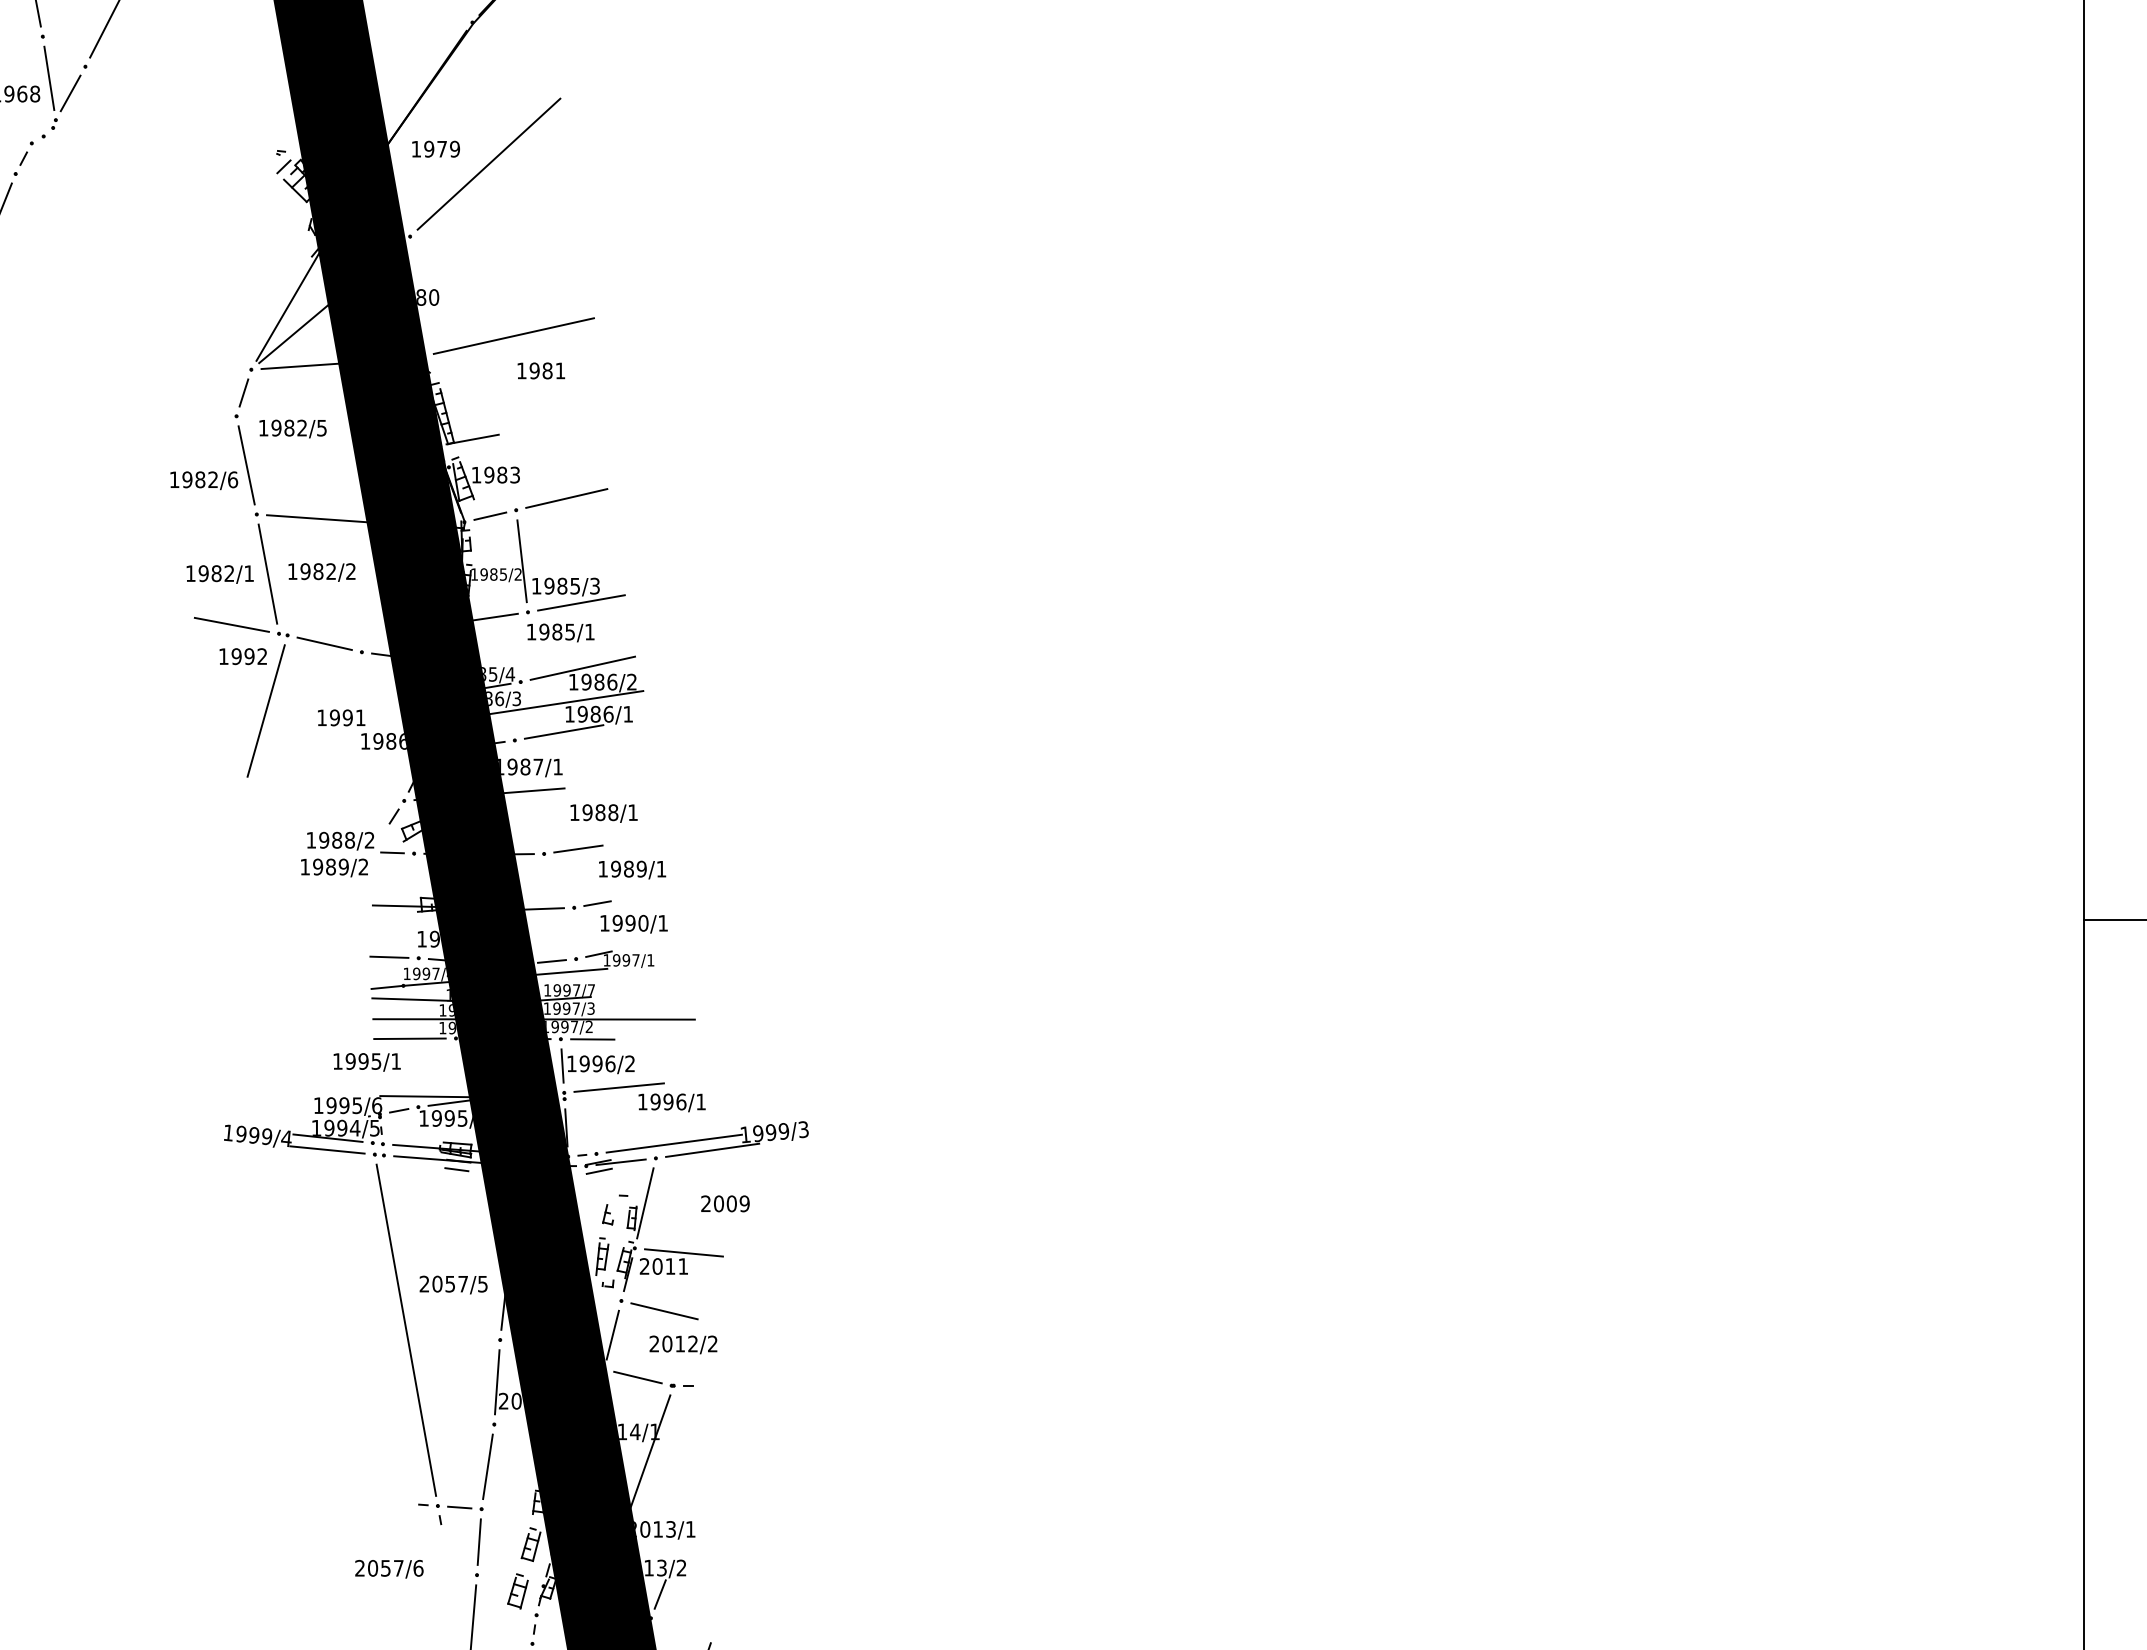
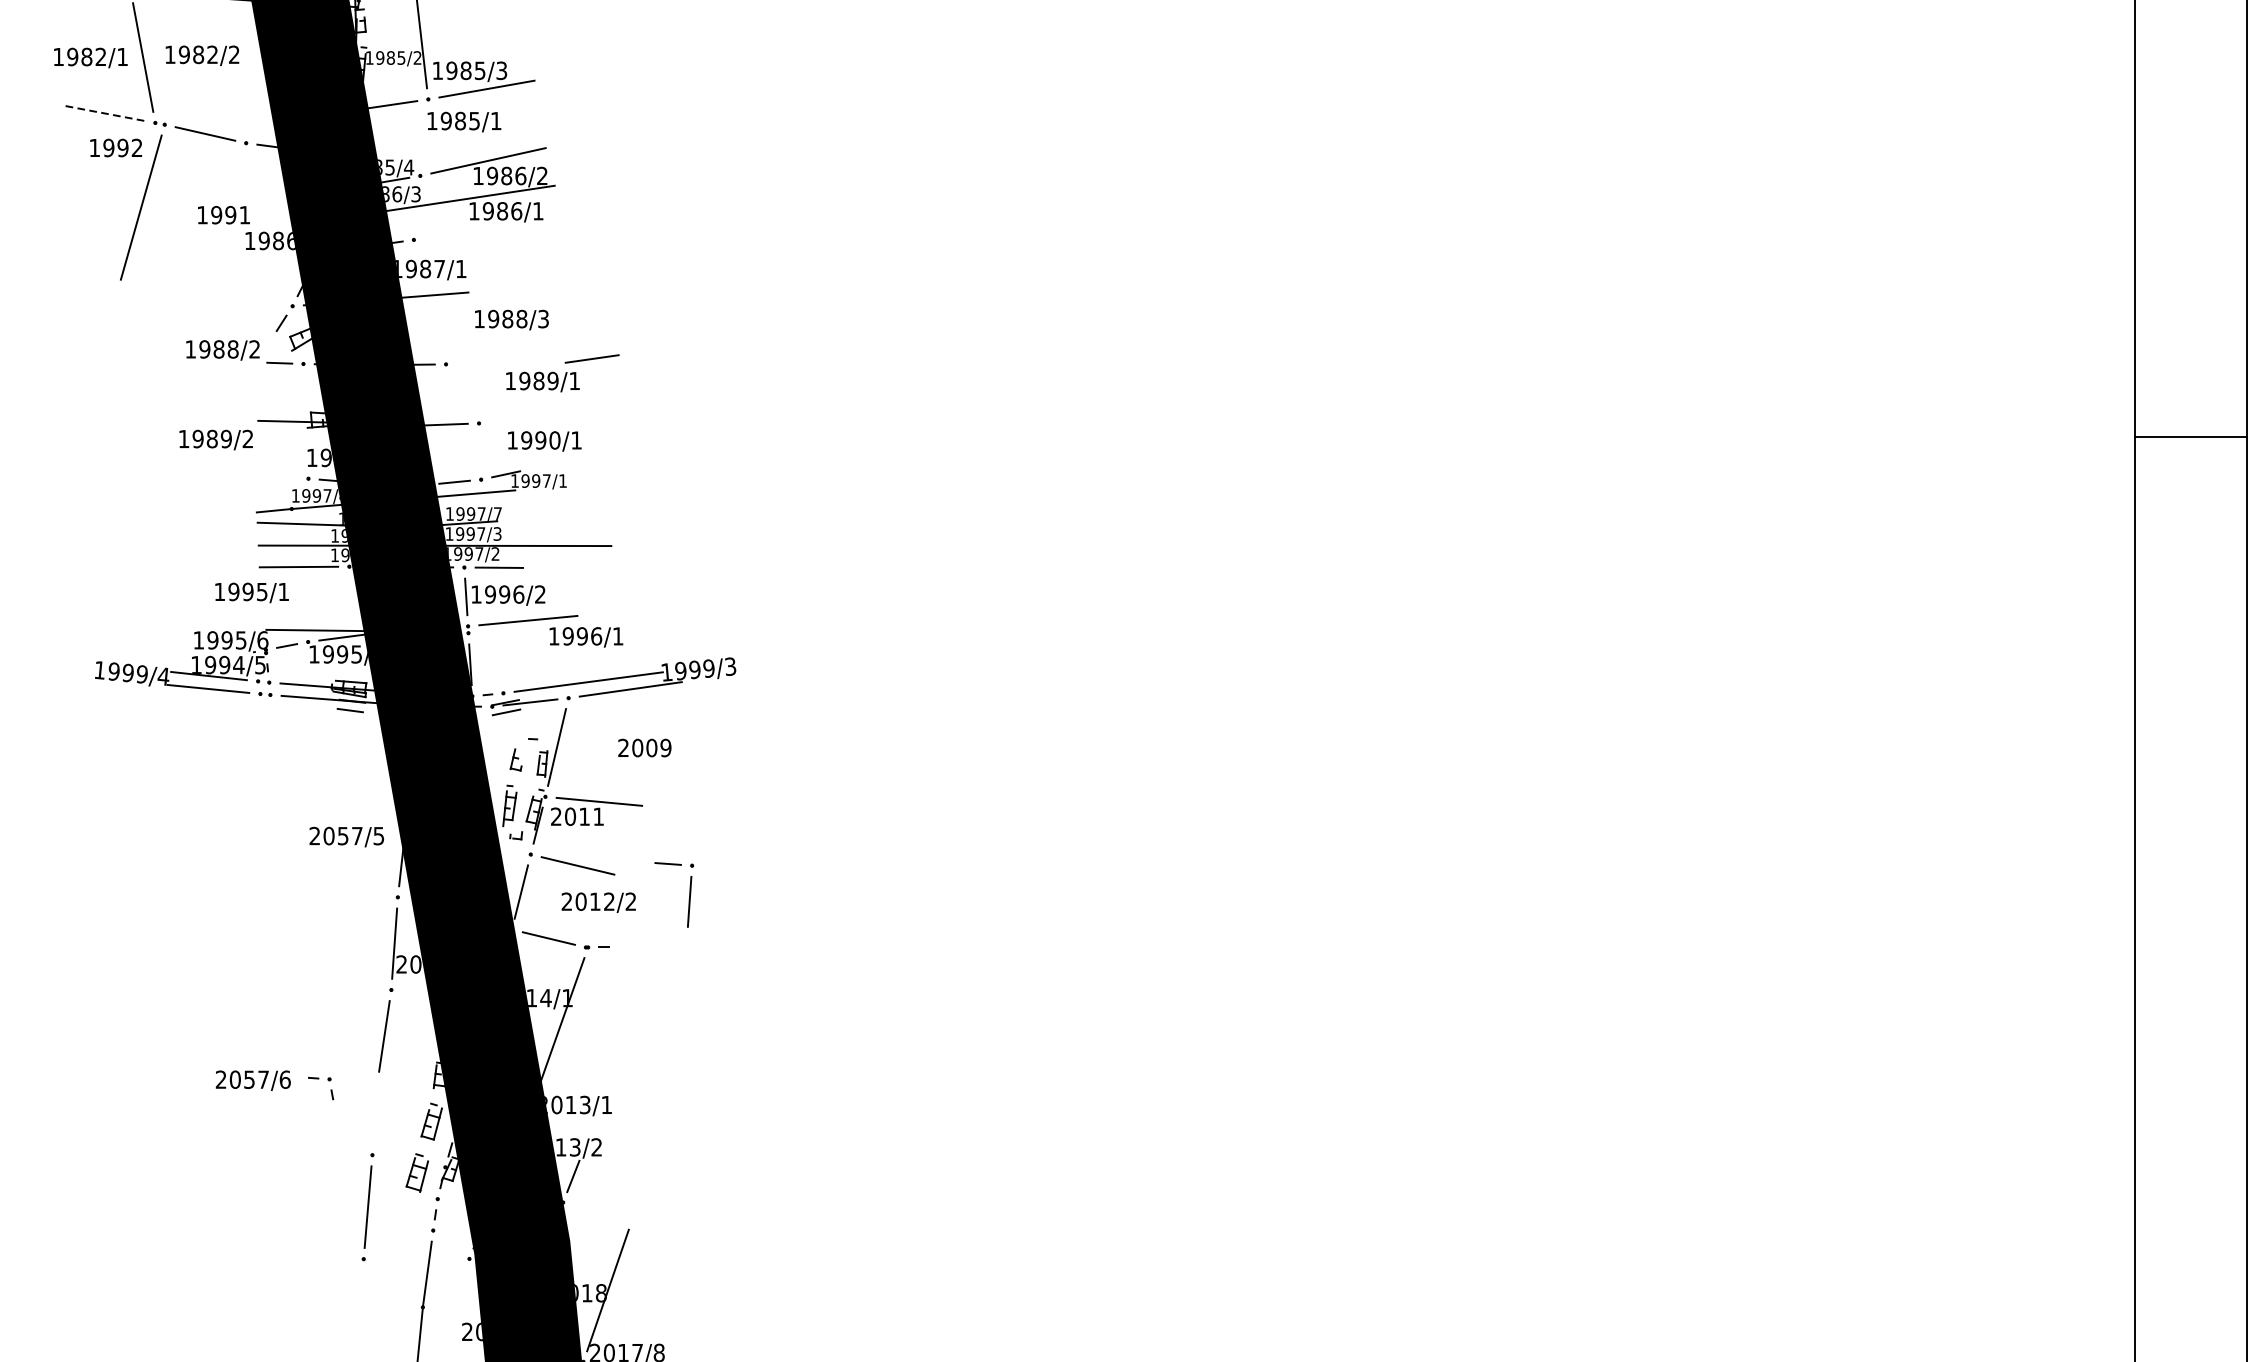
line: (231, 624) -> (103, 112), solid -> dashed
line: (563, 731) -> (467, 230), removed
text: (632, 812) -> (542, 318), 1988/1 -> 1988/3
line: (578, 848) -> (592, 358), moved
text: (334, 867) -> (216, 439), moved
line: (597, 903) -> (504, 418), removed
line: (389, 956) -> (276, 476), removed
line: (406, 1329) -> (295, 885), removed
part: (478, 1535) -> (688, 894), moved
text: (389, 1569) -> (253, 1081), moved

